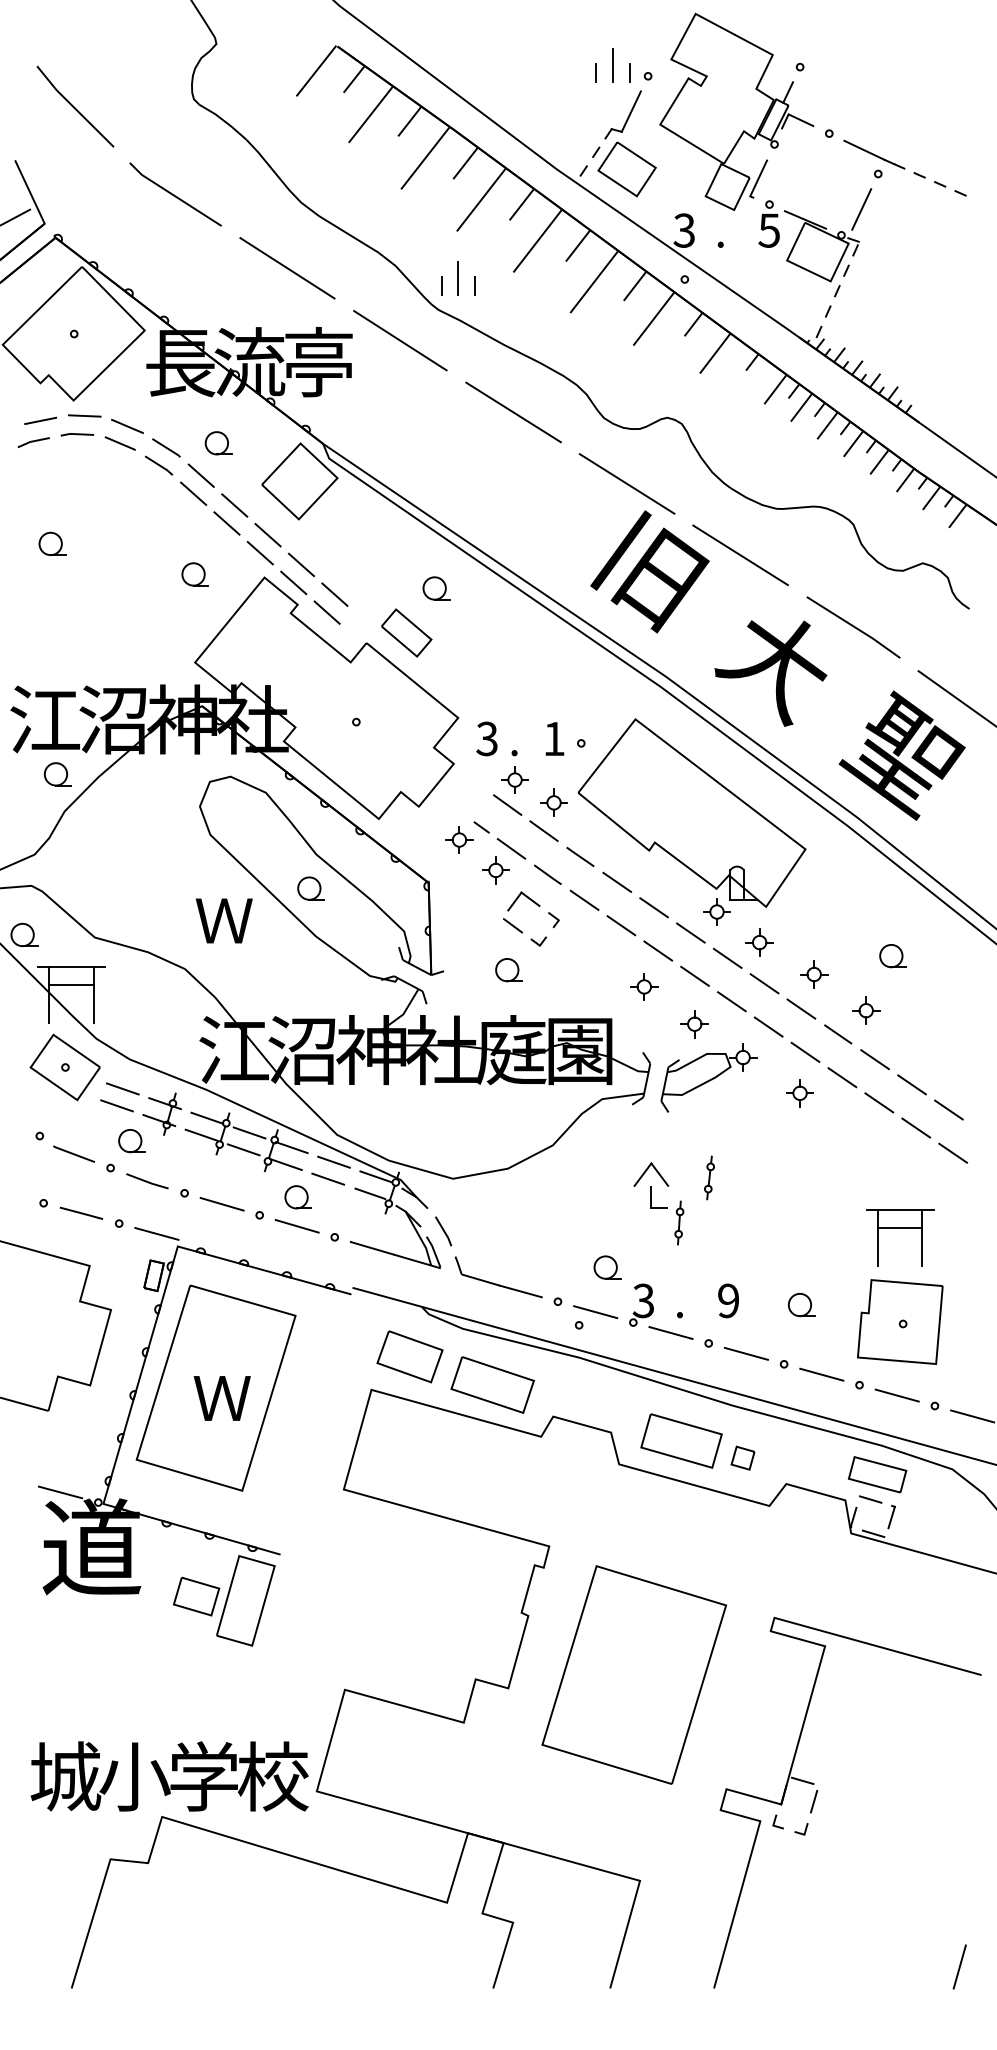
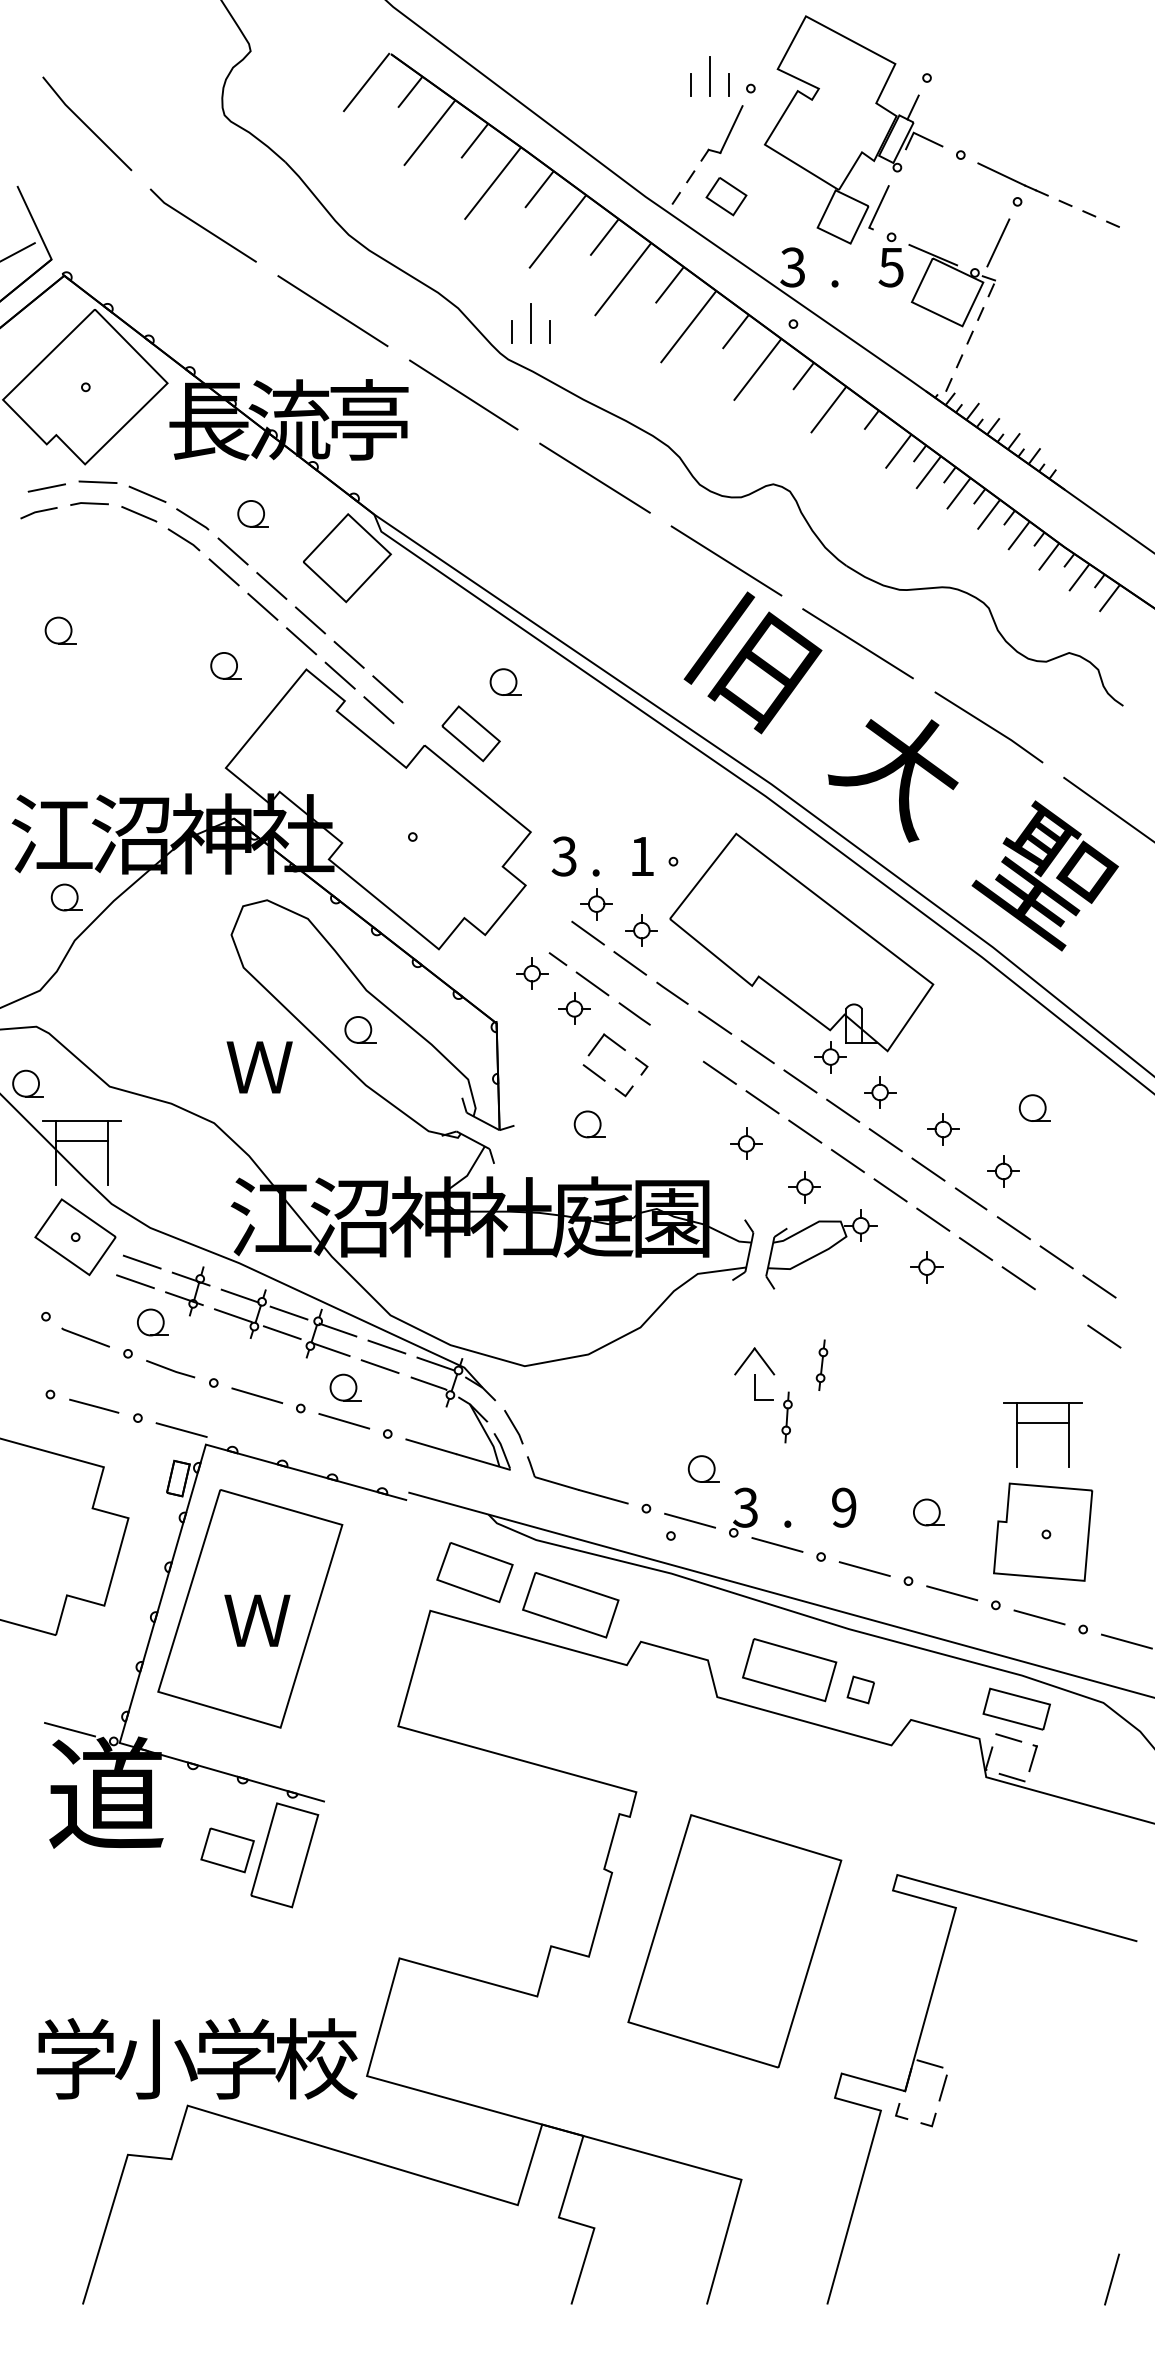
part: (626, 169) -> (725, 196), size x0.6
line: (584, 899) -> (677, 1042), removed
line: (916, 1127) -> (1061, 1306), removed
text: (65, 1776) -> (75, 2058), 城 -> 学

